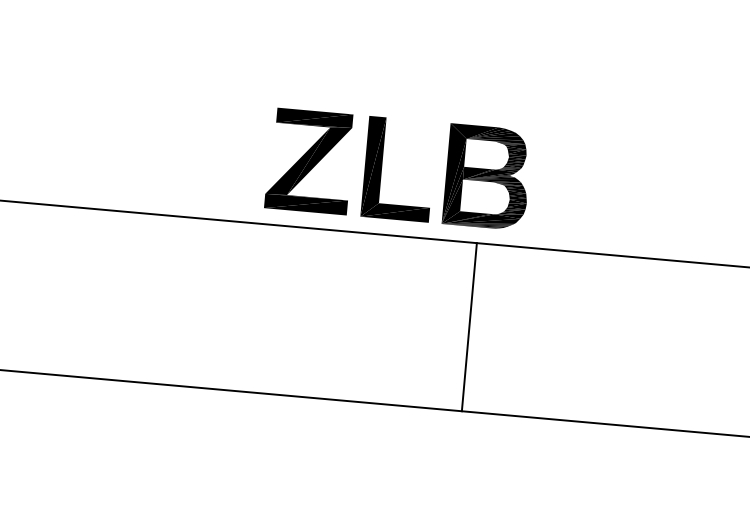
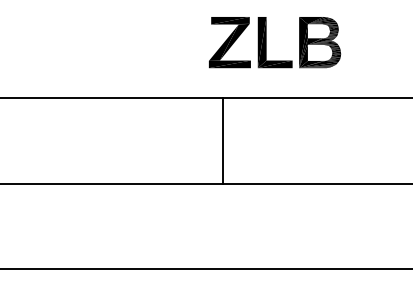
part: (381, 167) -> (266, 42), moved
line: (468, 326) -> (222, 140), moved

